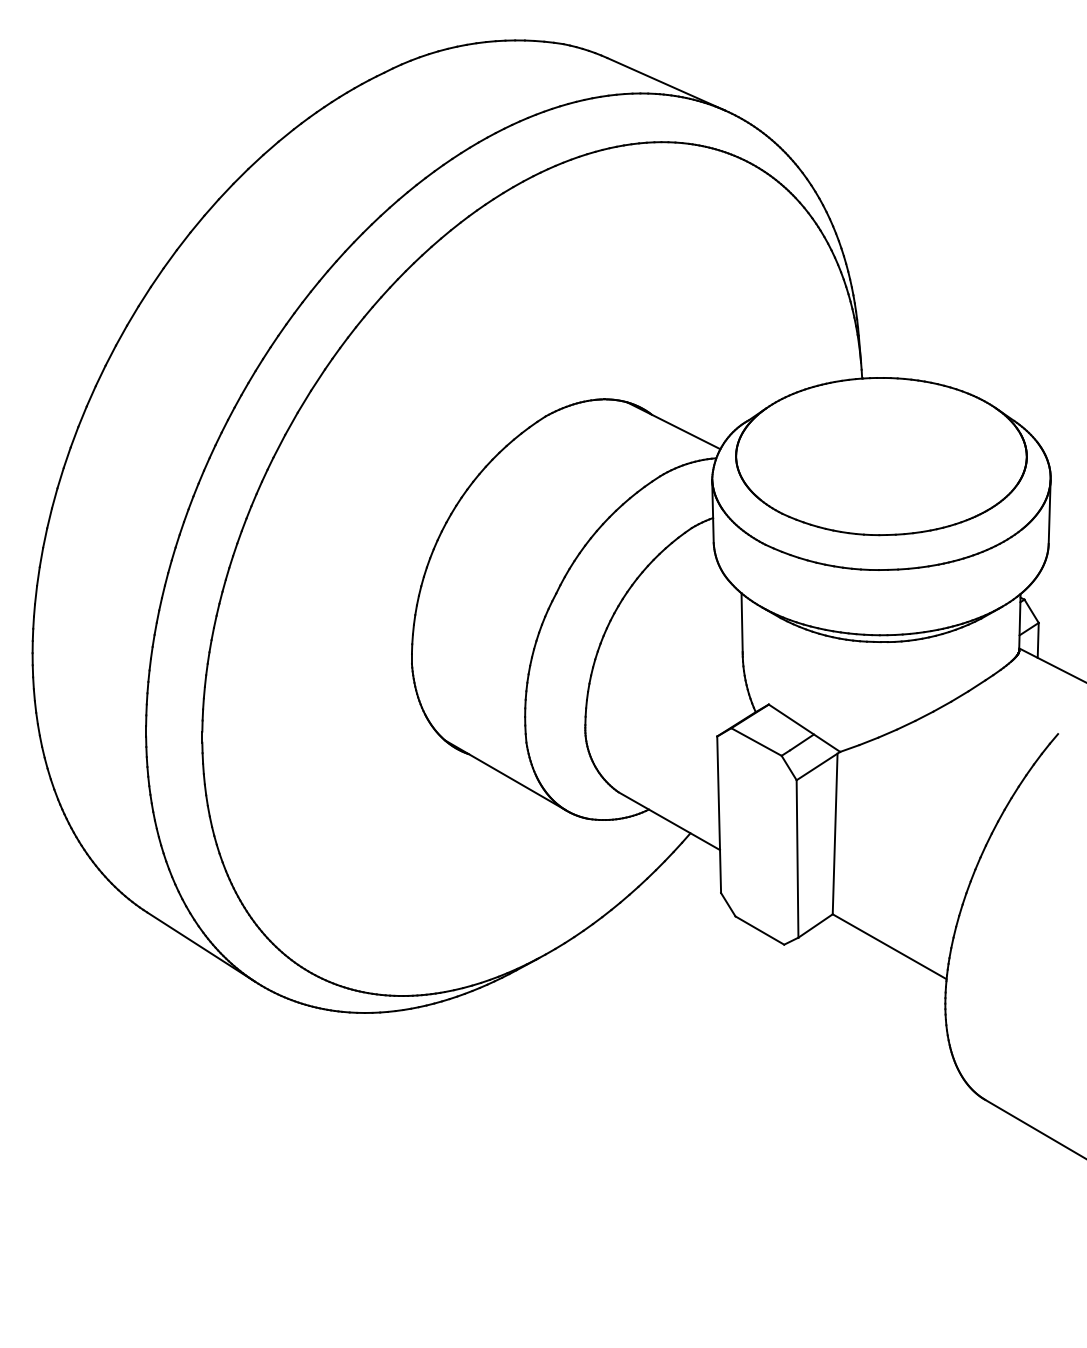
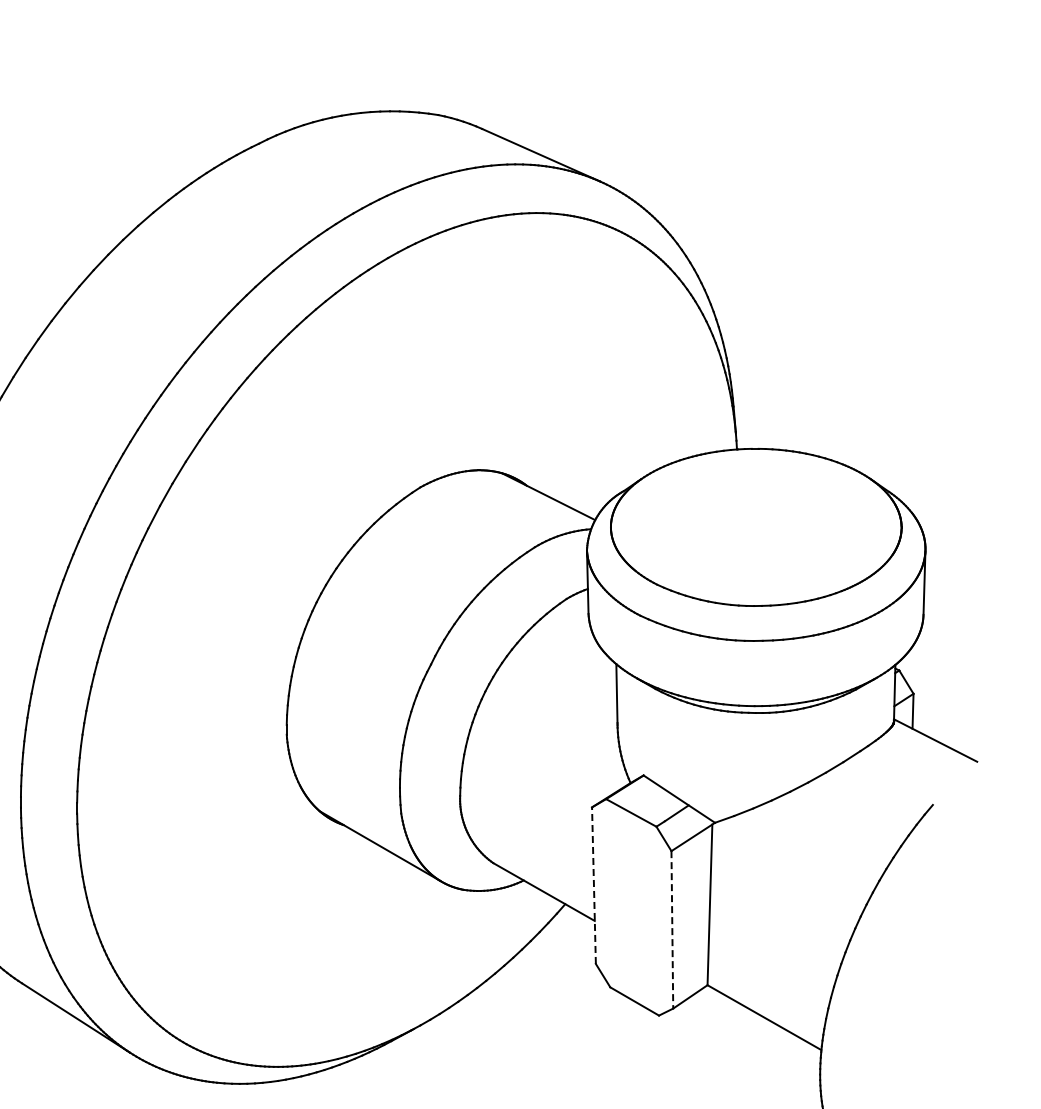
line: (719, 814) -> (594, 885), solid -> dashed
line: (797, 858) -> (672, 929), solid -> dashed

